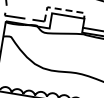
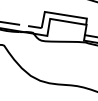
line: (62, 9) -> (61, 14), dashed -> solid

